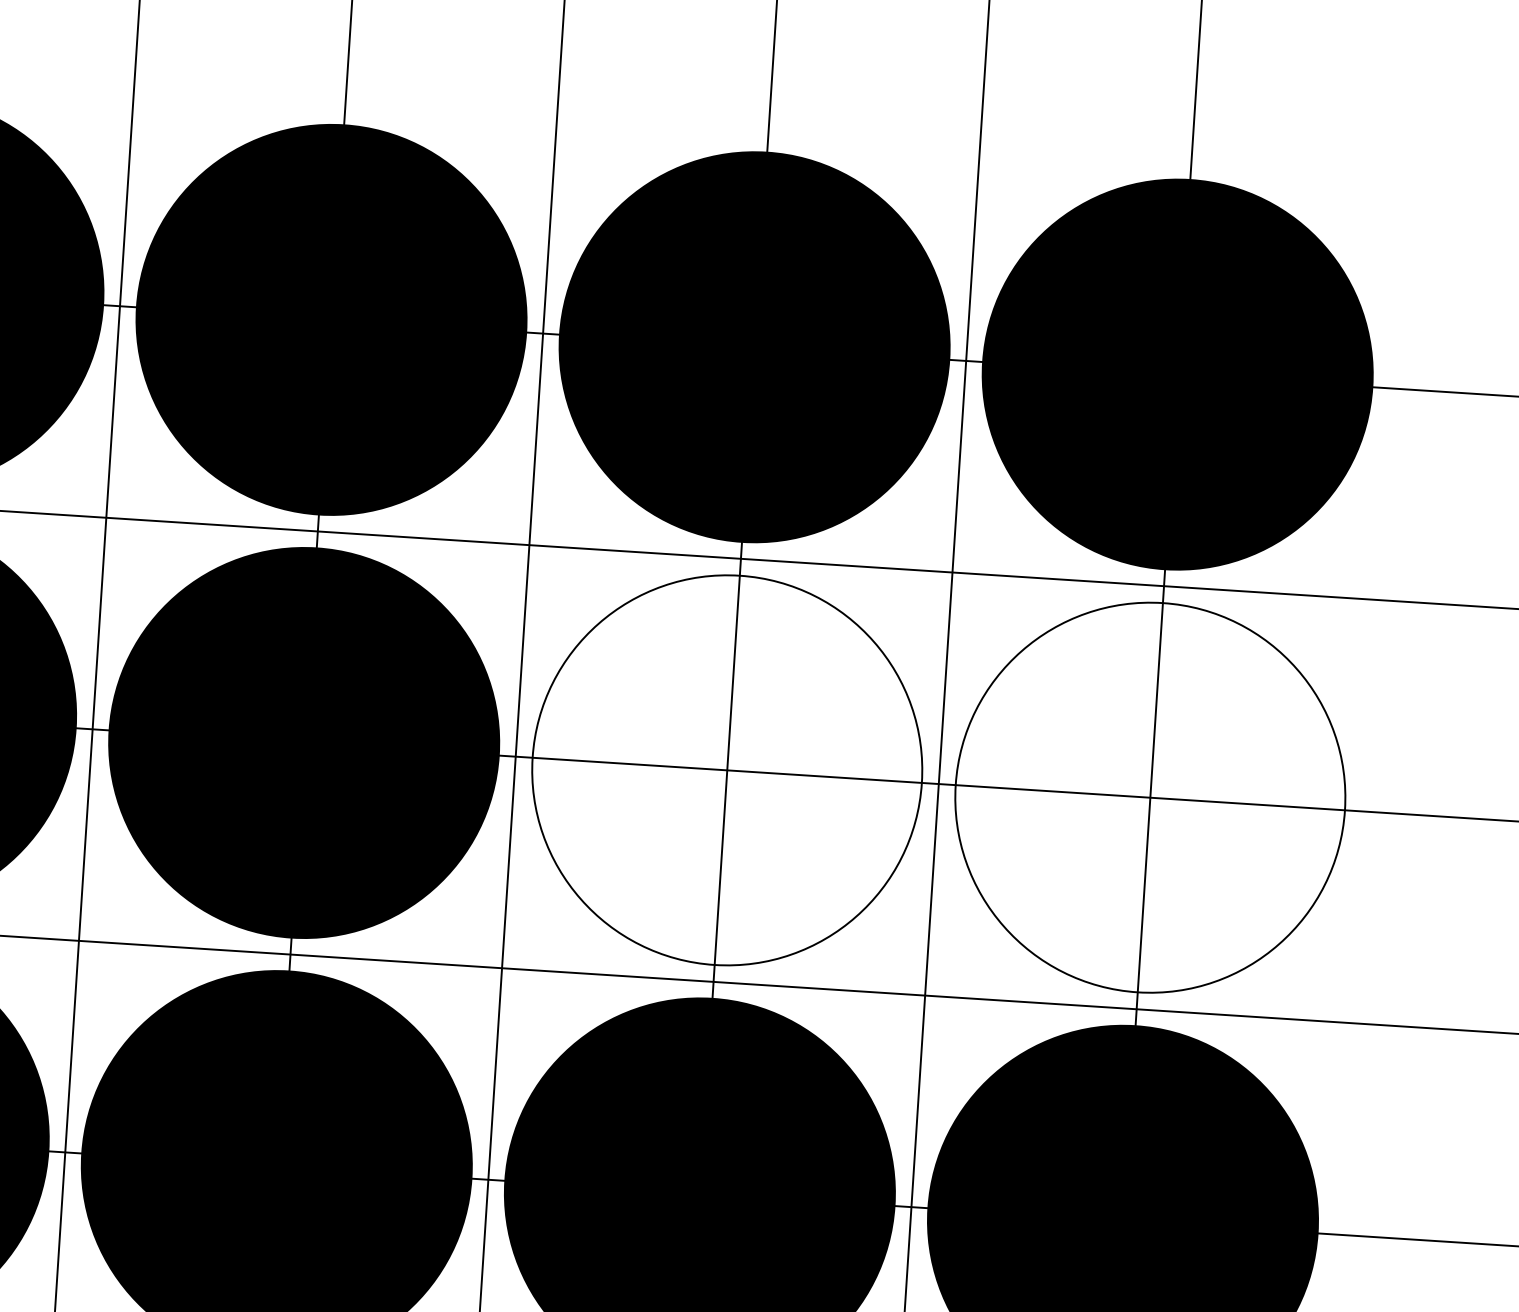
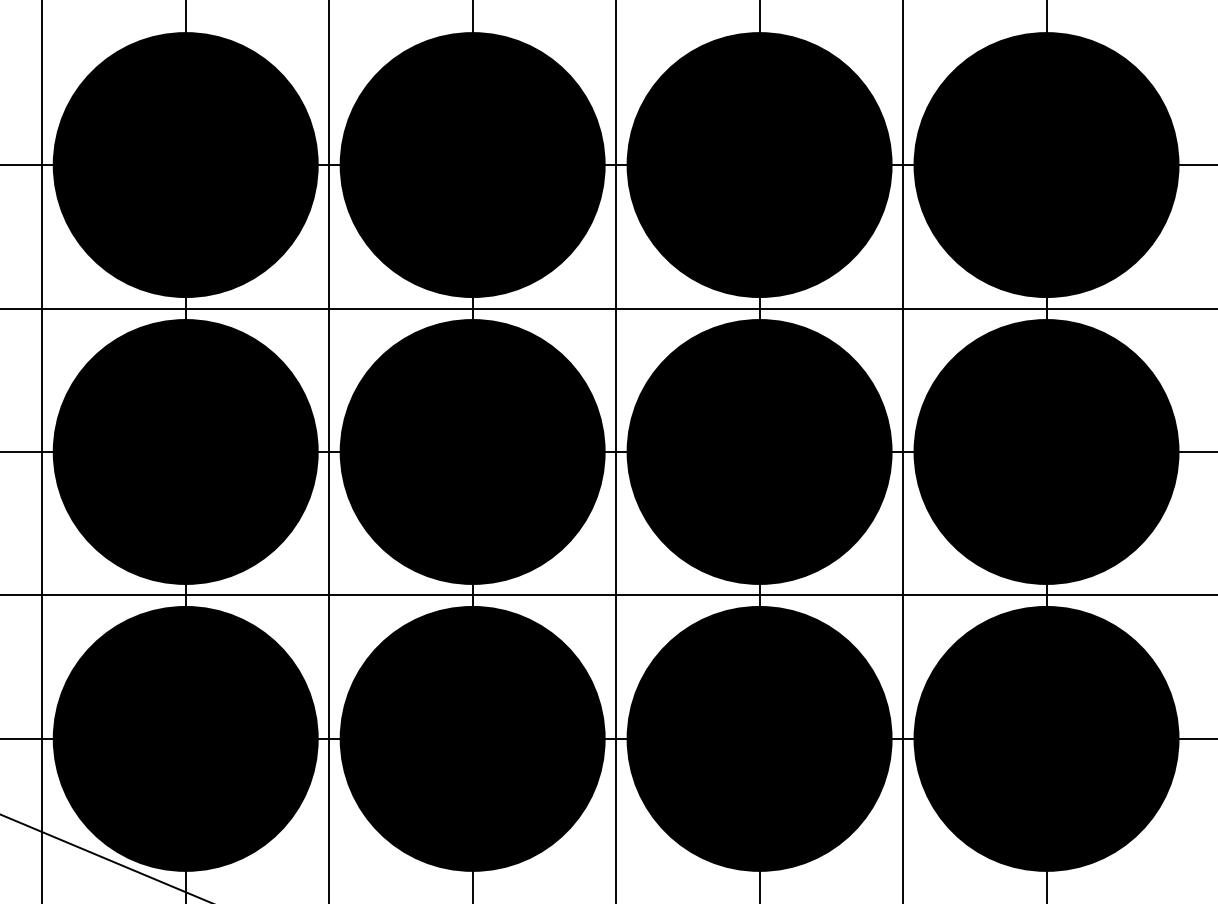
fill: (727, 769) -> (759, 451), added
fill: (1150, 796) -> (1046, 451), added

